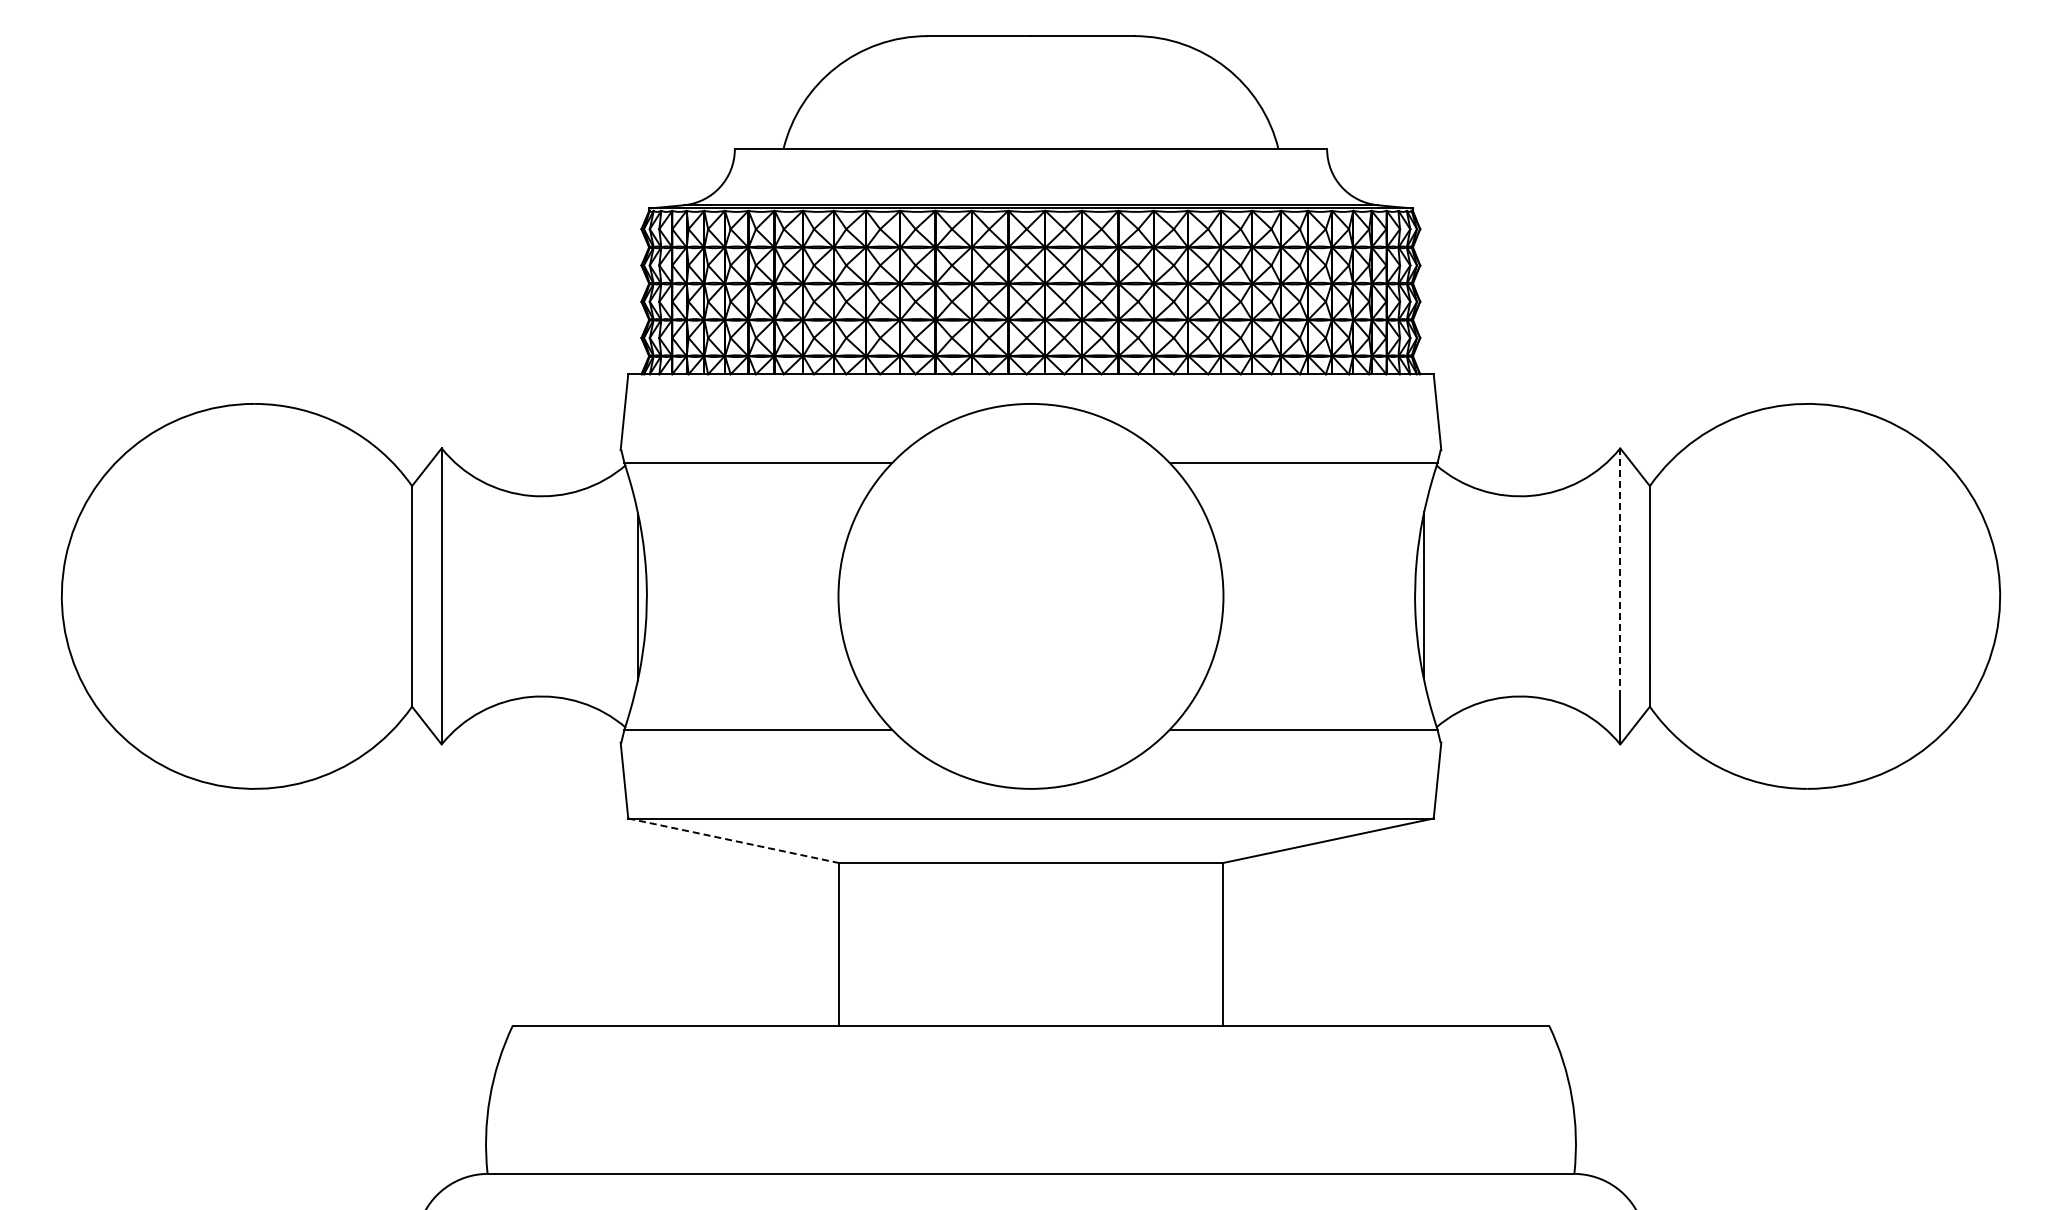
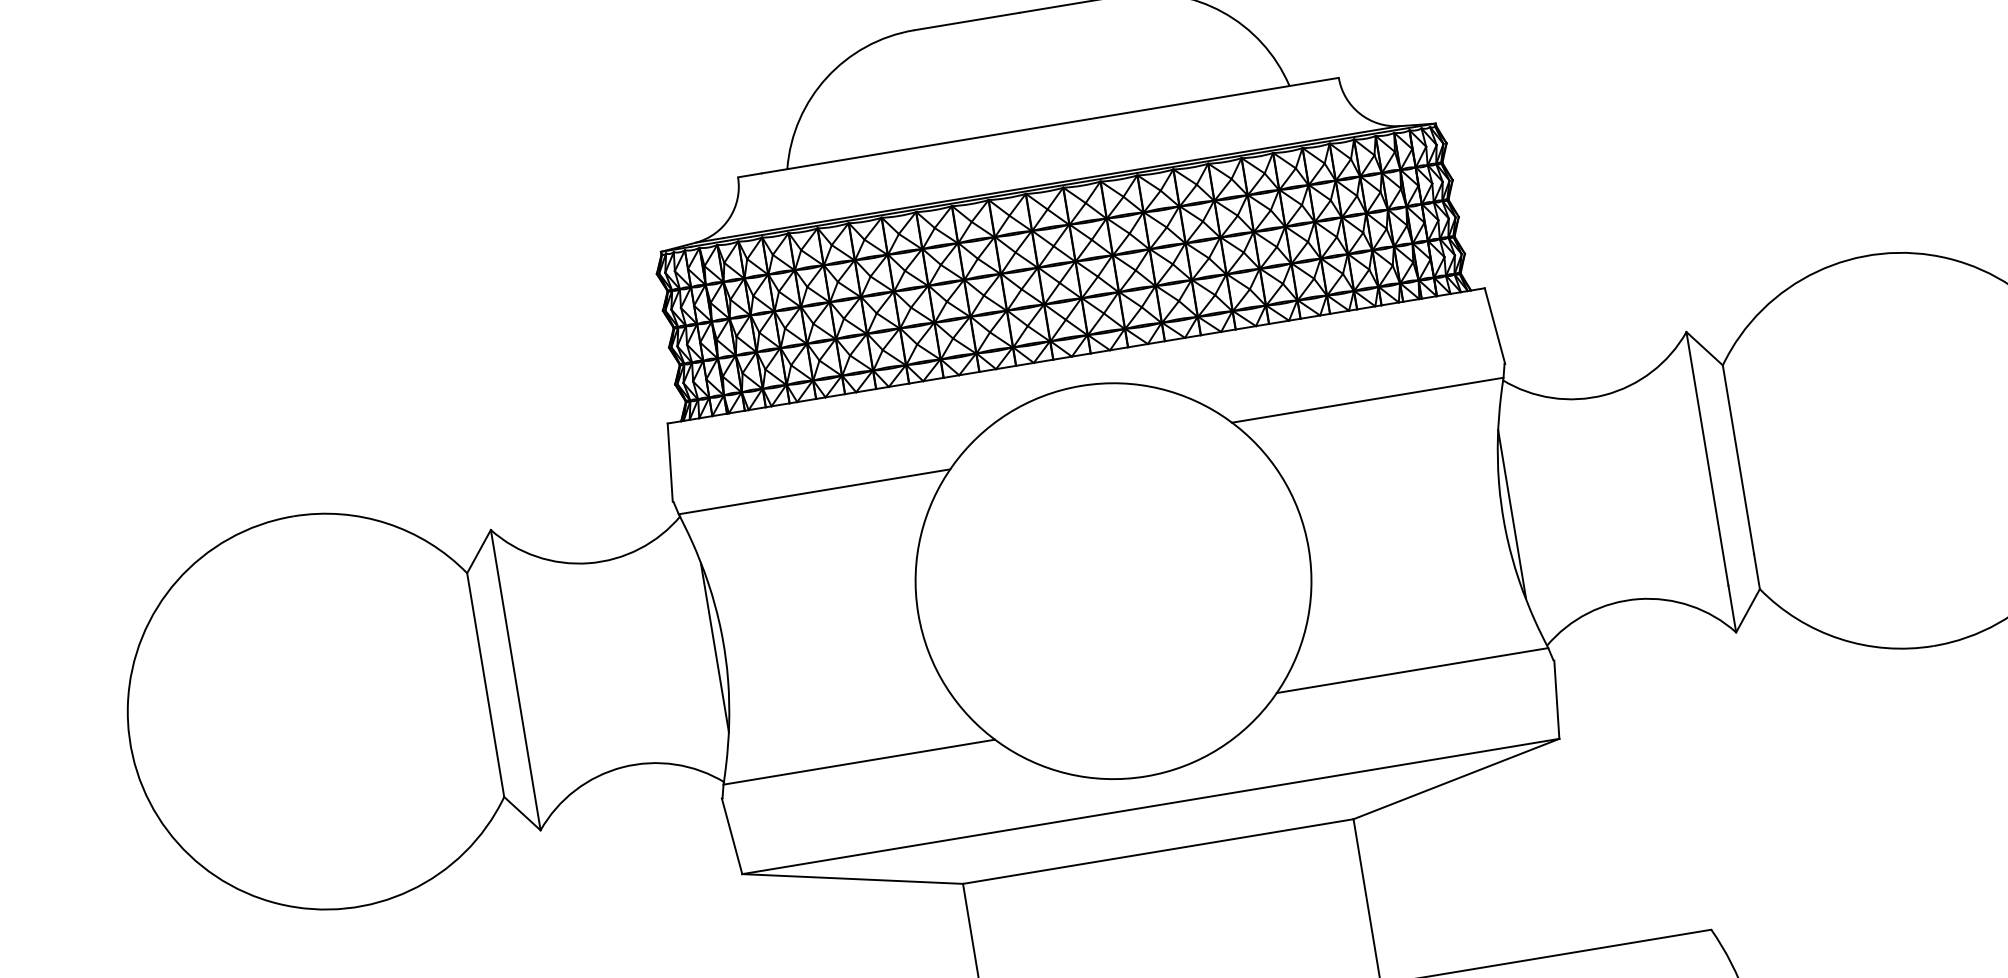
line: (1620, 573) -> (1707, 458), dashed -> solid
line: (733, 840) -> (852, 878), dashed -> solid

